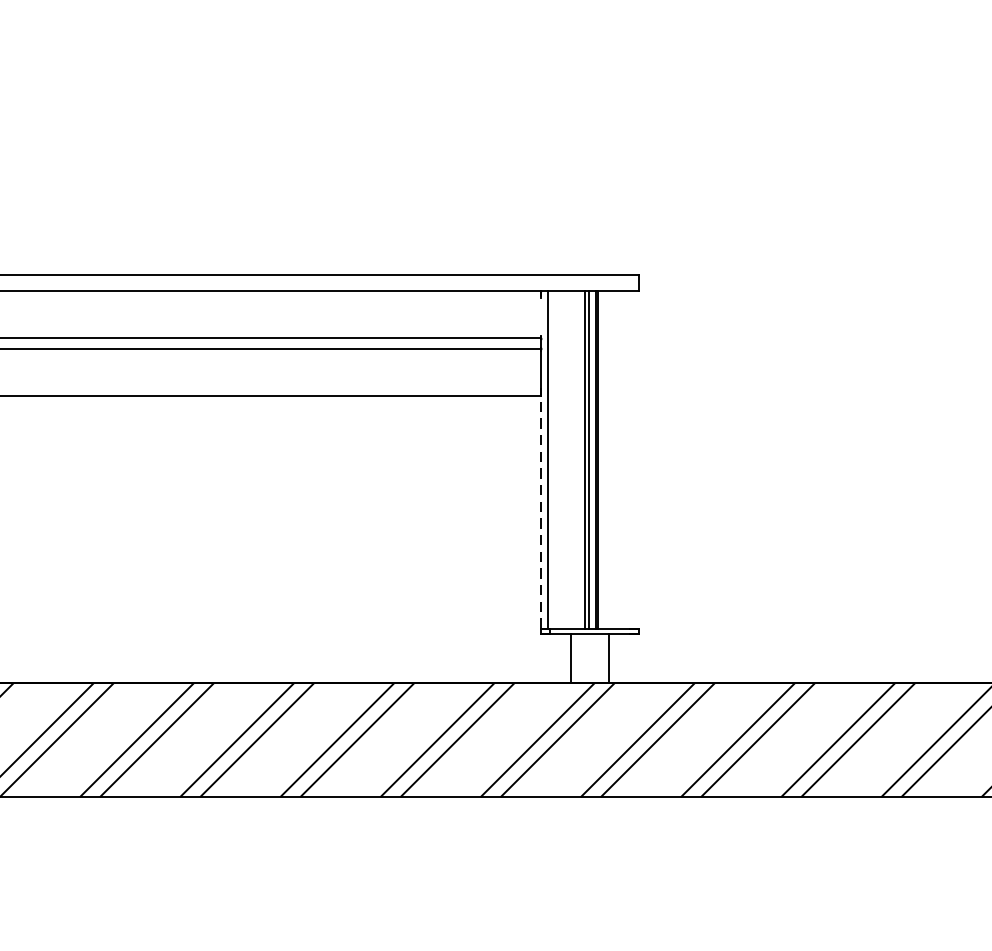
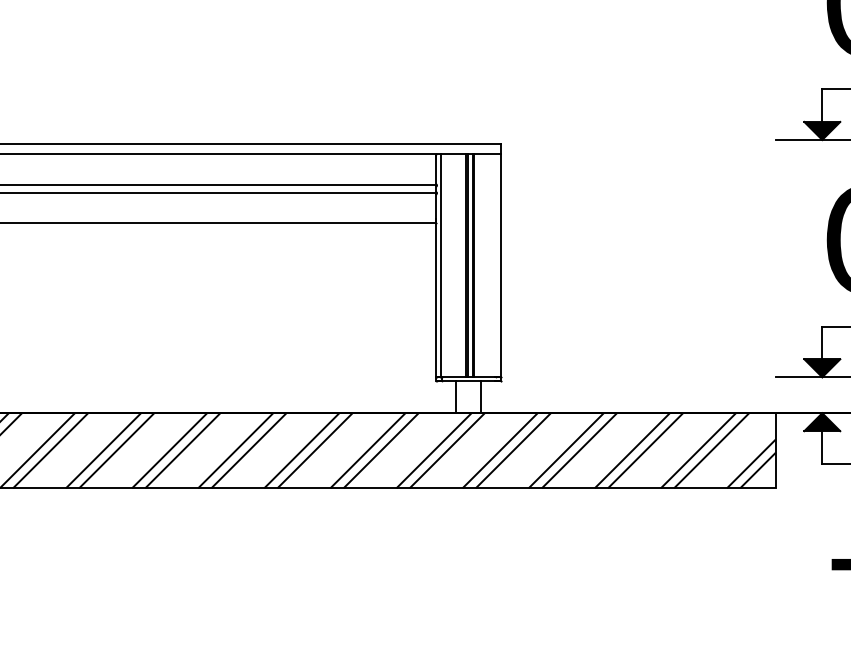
line: (541, 315) -> (436, 170), added
line: (639, 459) -> (501, 265), added
line: (541, 512) -> (436, 300), dashed -> solid

